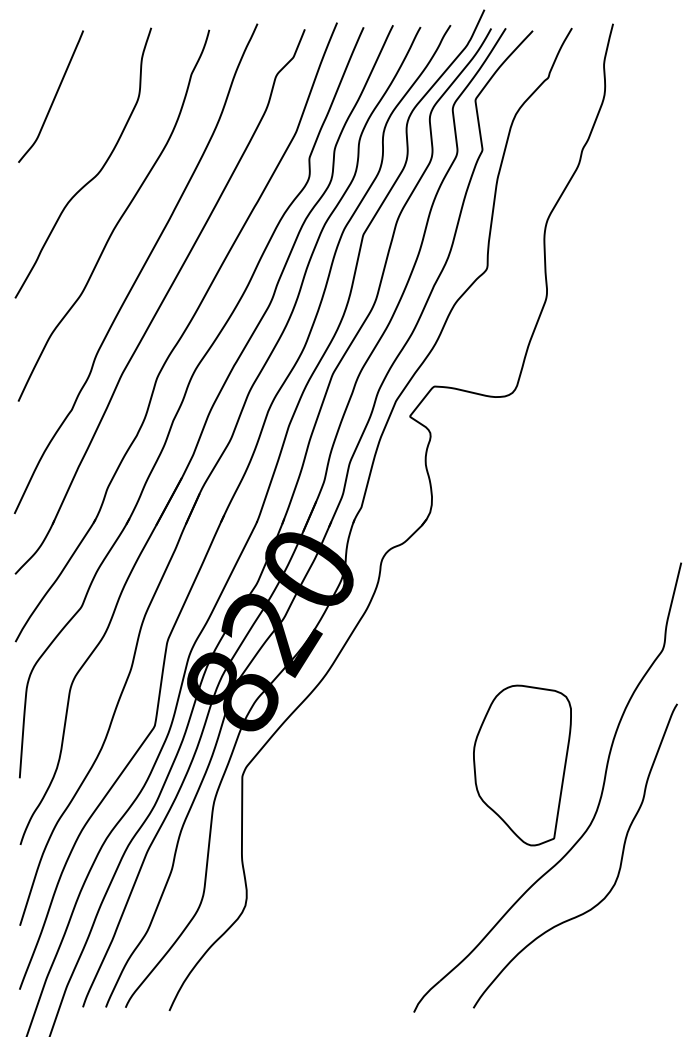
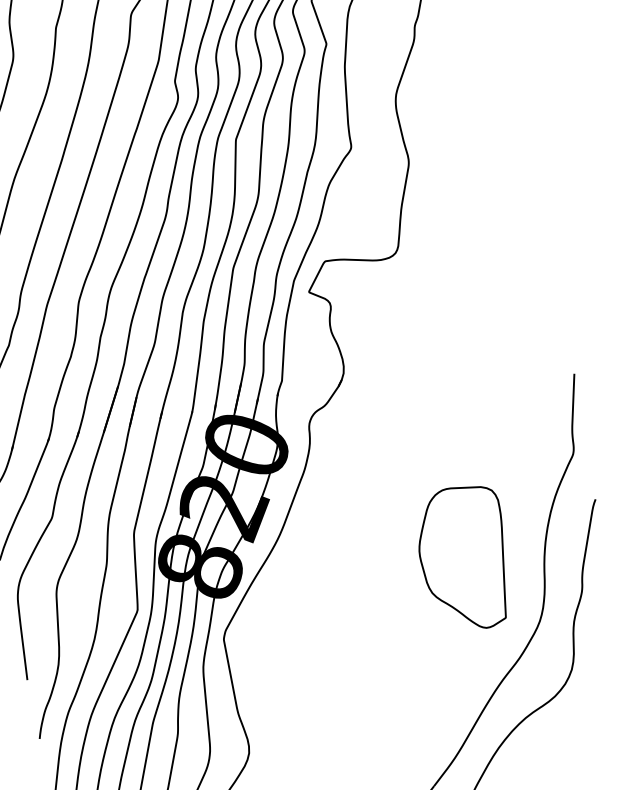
part: (522, 765) -> (465, 558), moved

